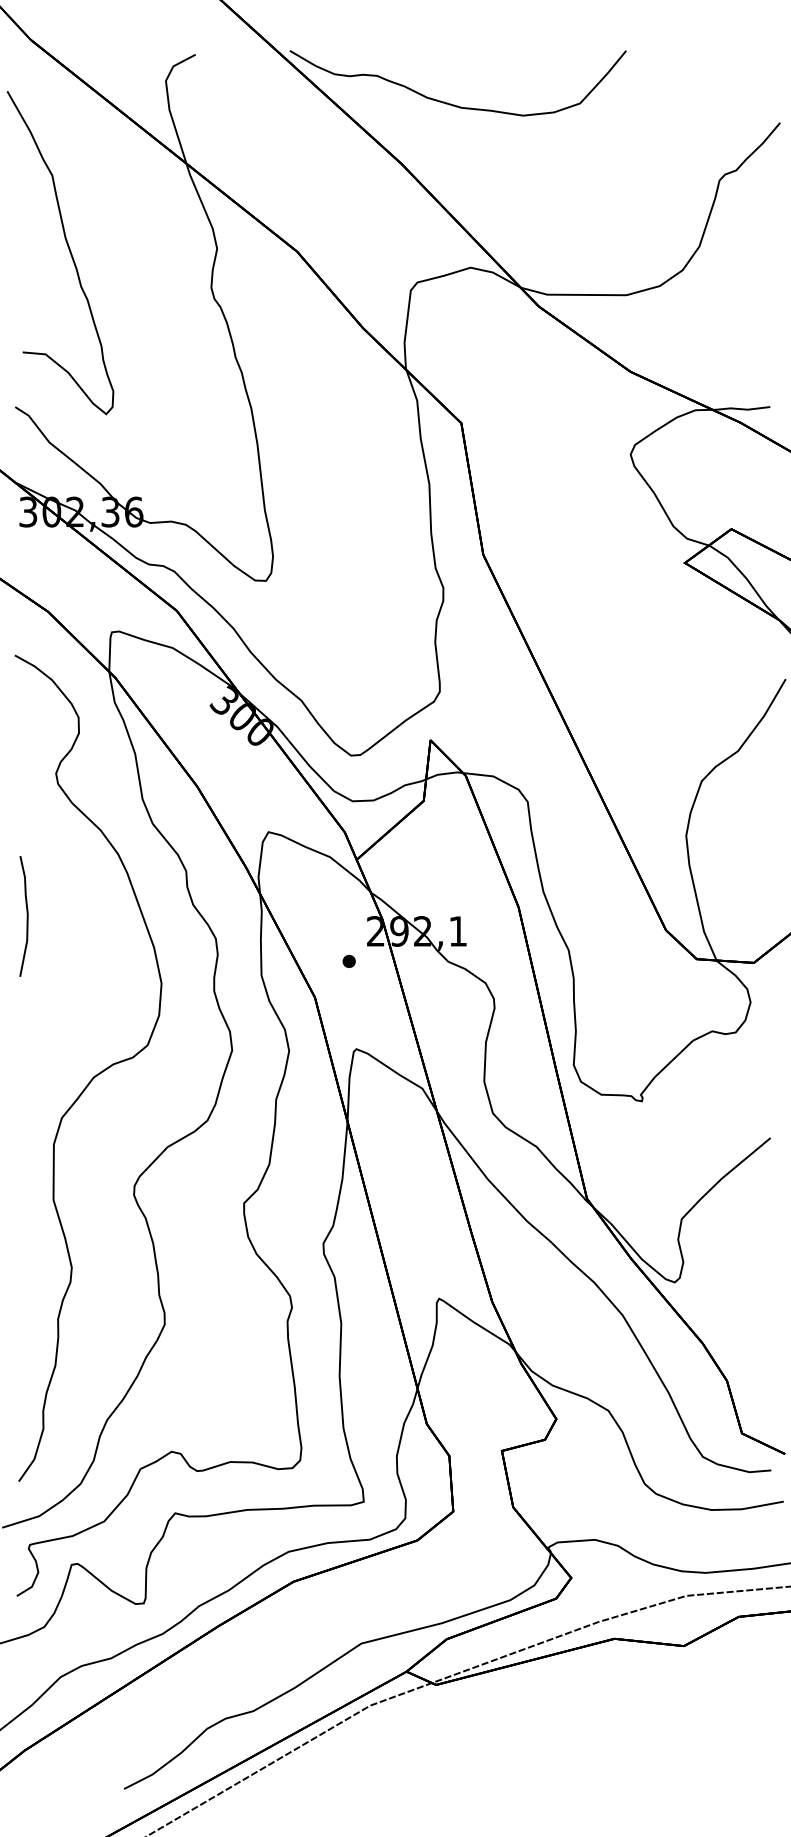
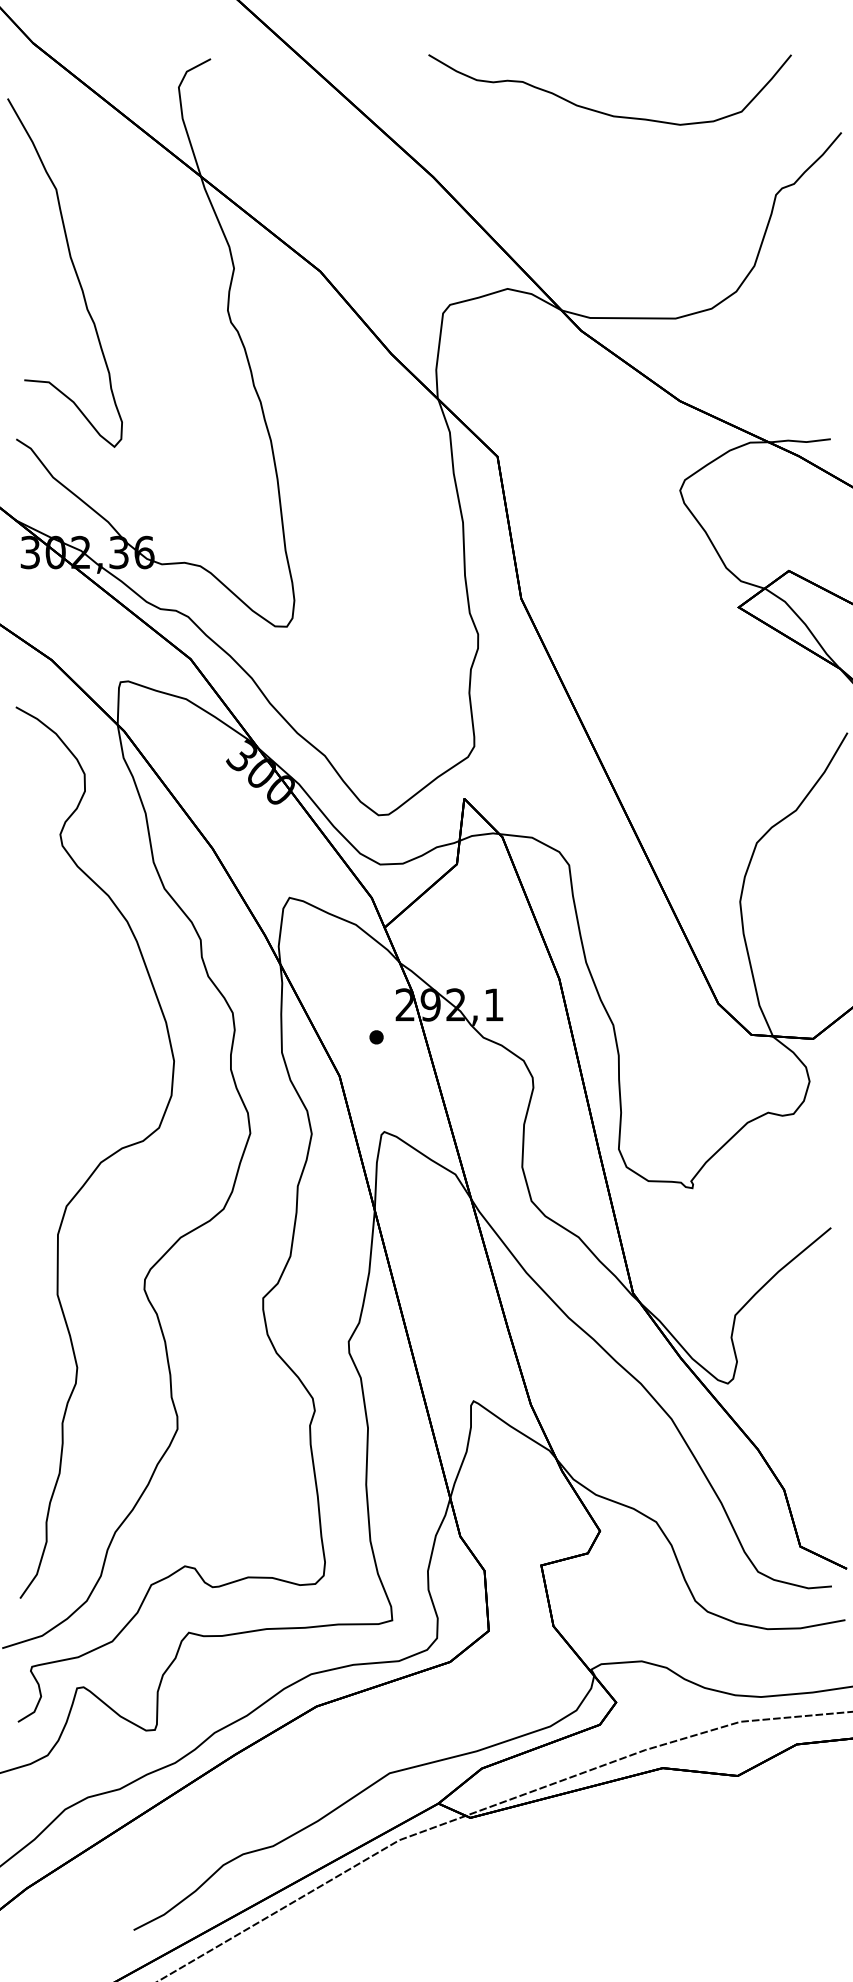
curve: (450, 103) -> (601, 111), moved
curve: (26, 916) -> (28, 988), removed

